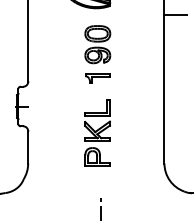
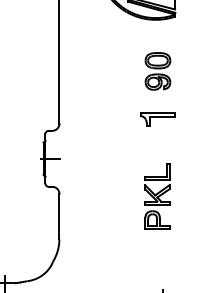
part: (97, 44) -> (157, 71), size x0.7
part: (97, 132) -> (157, 195), size x0.7

